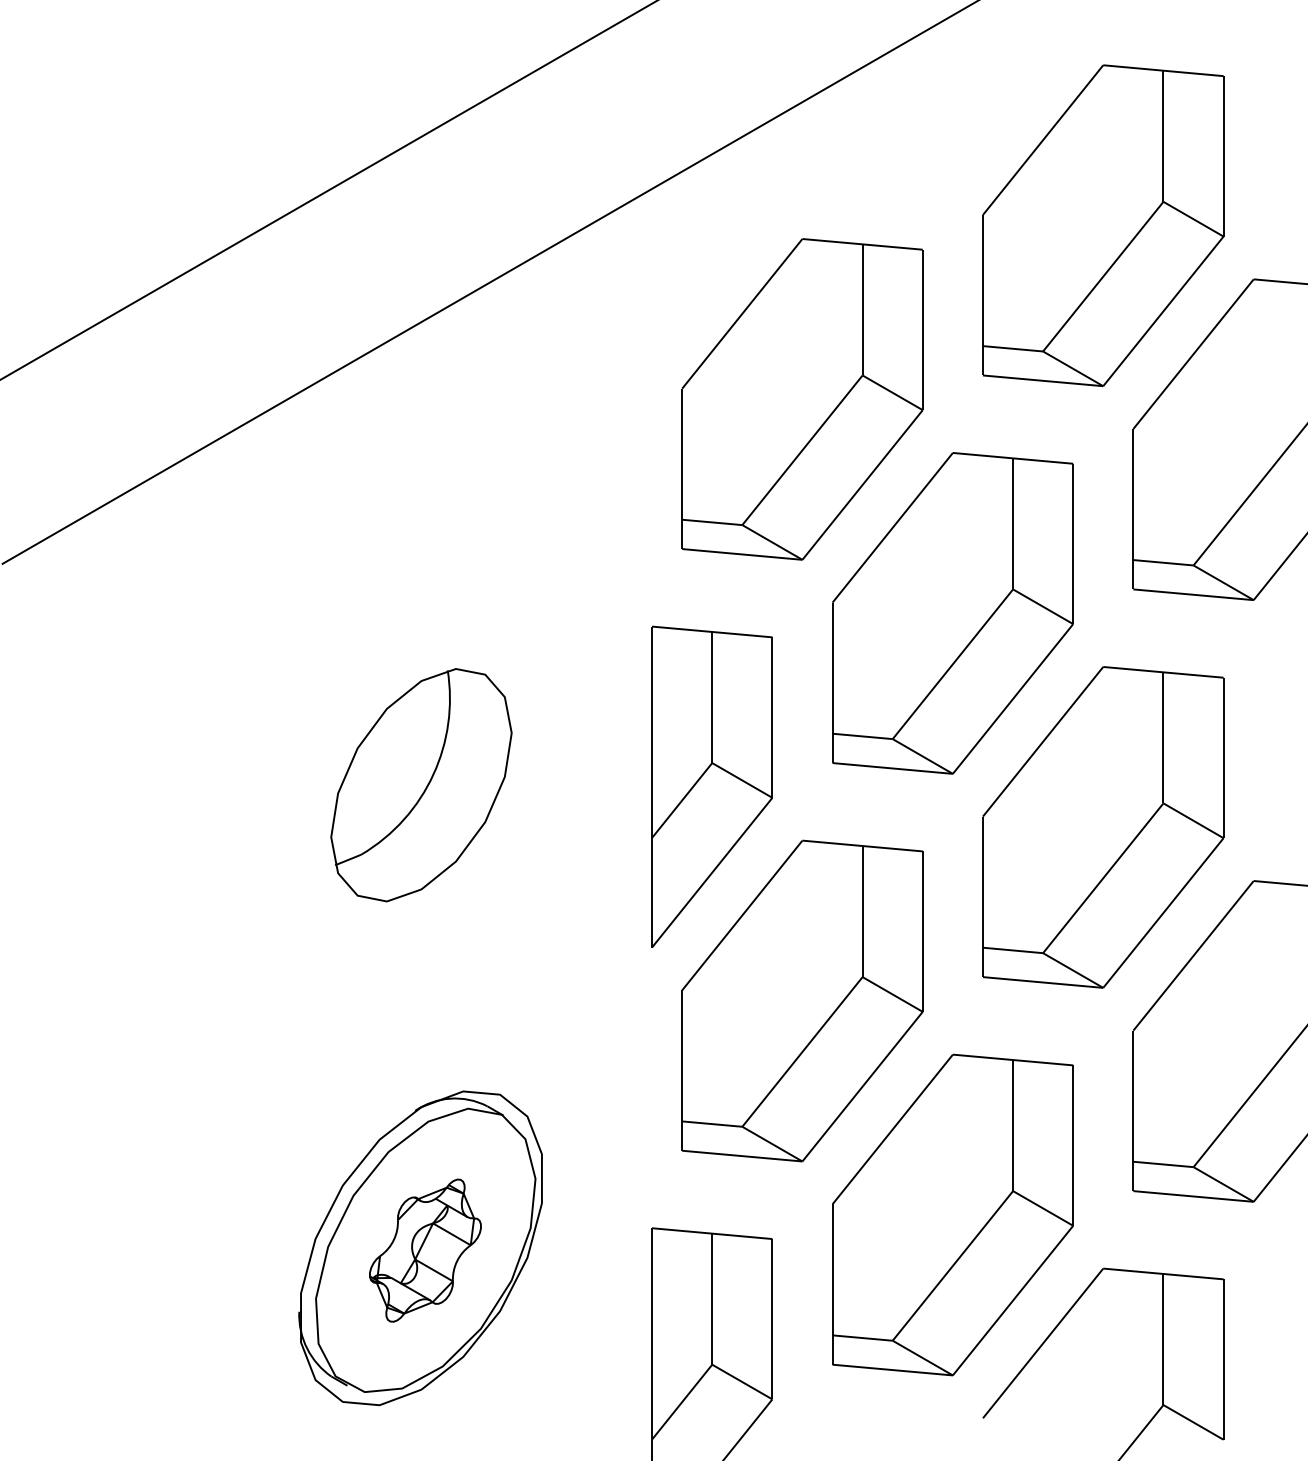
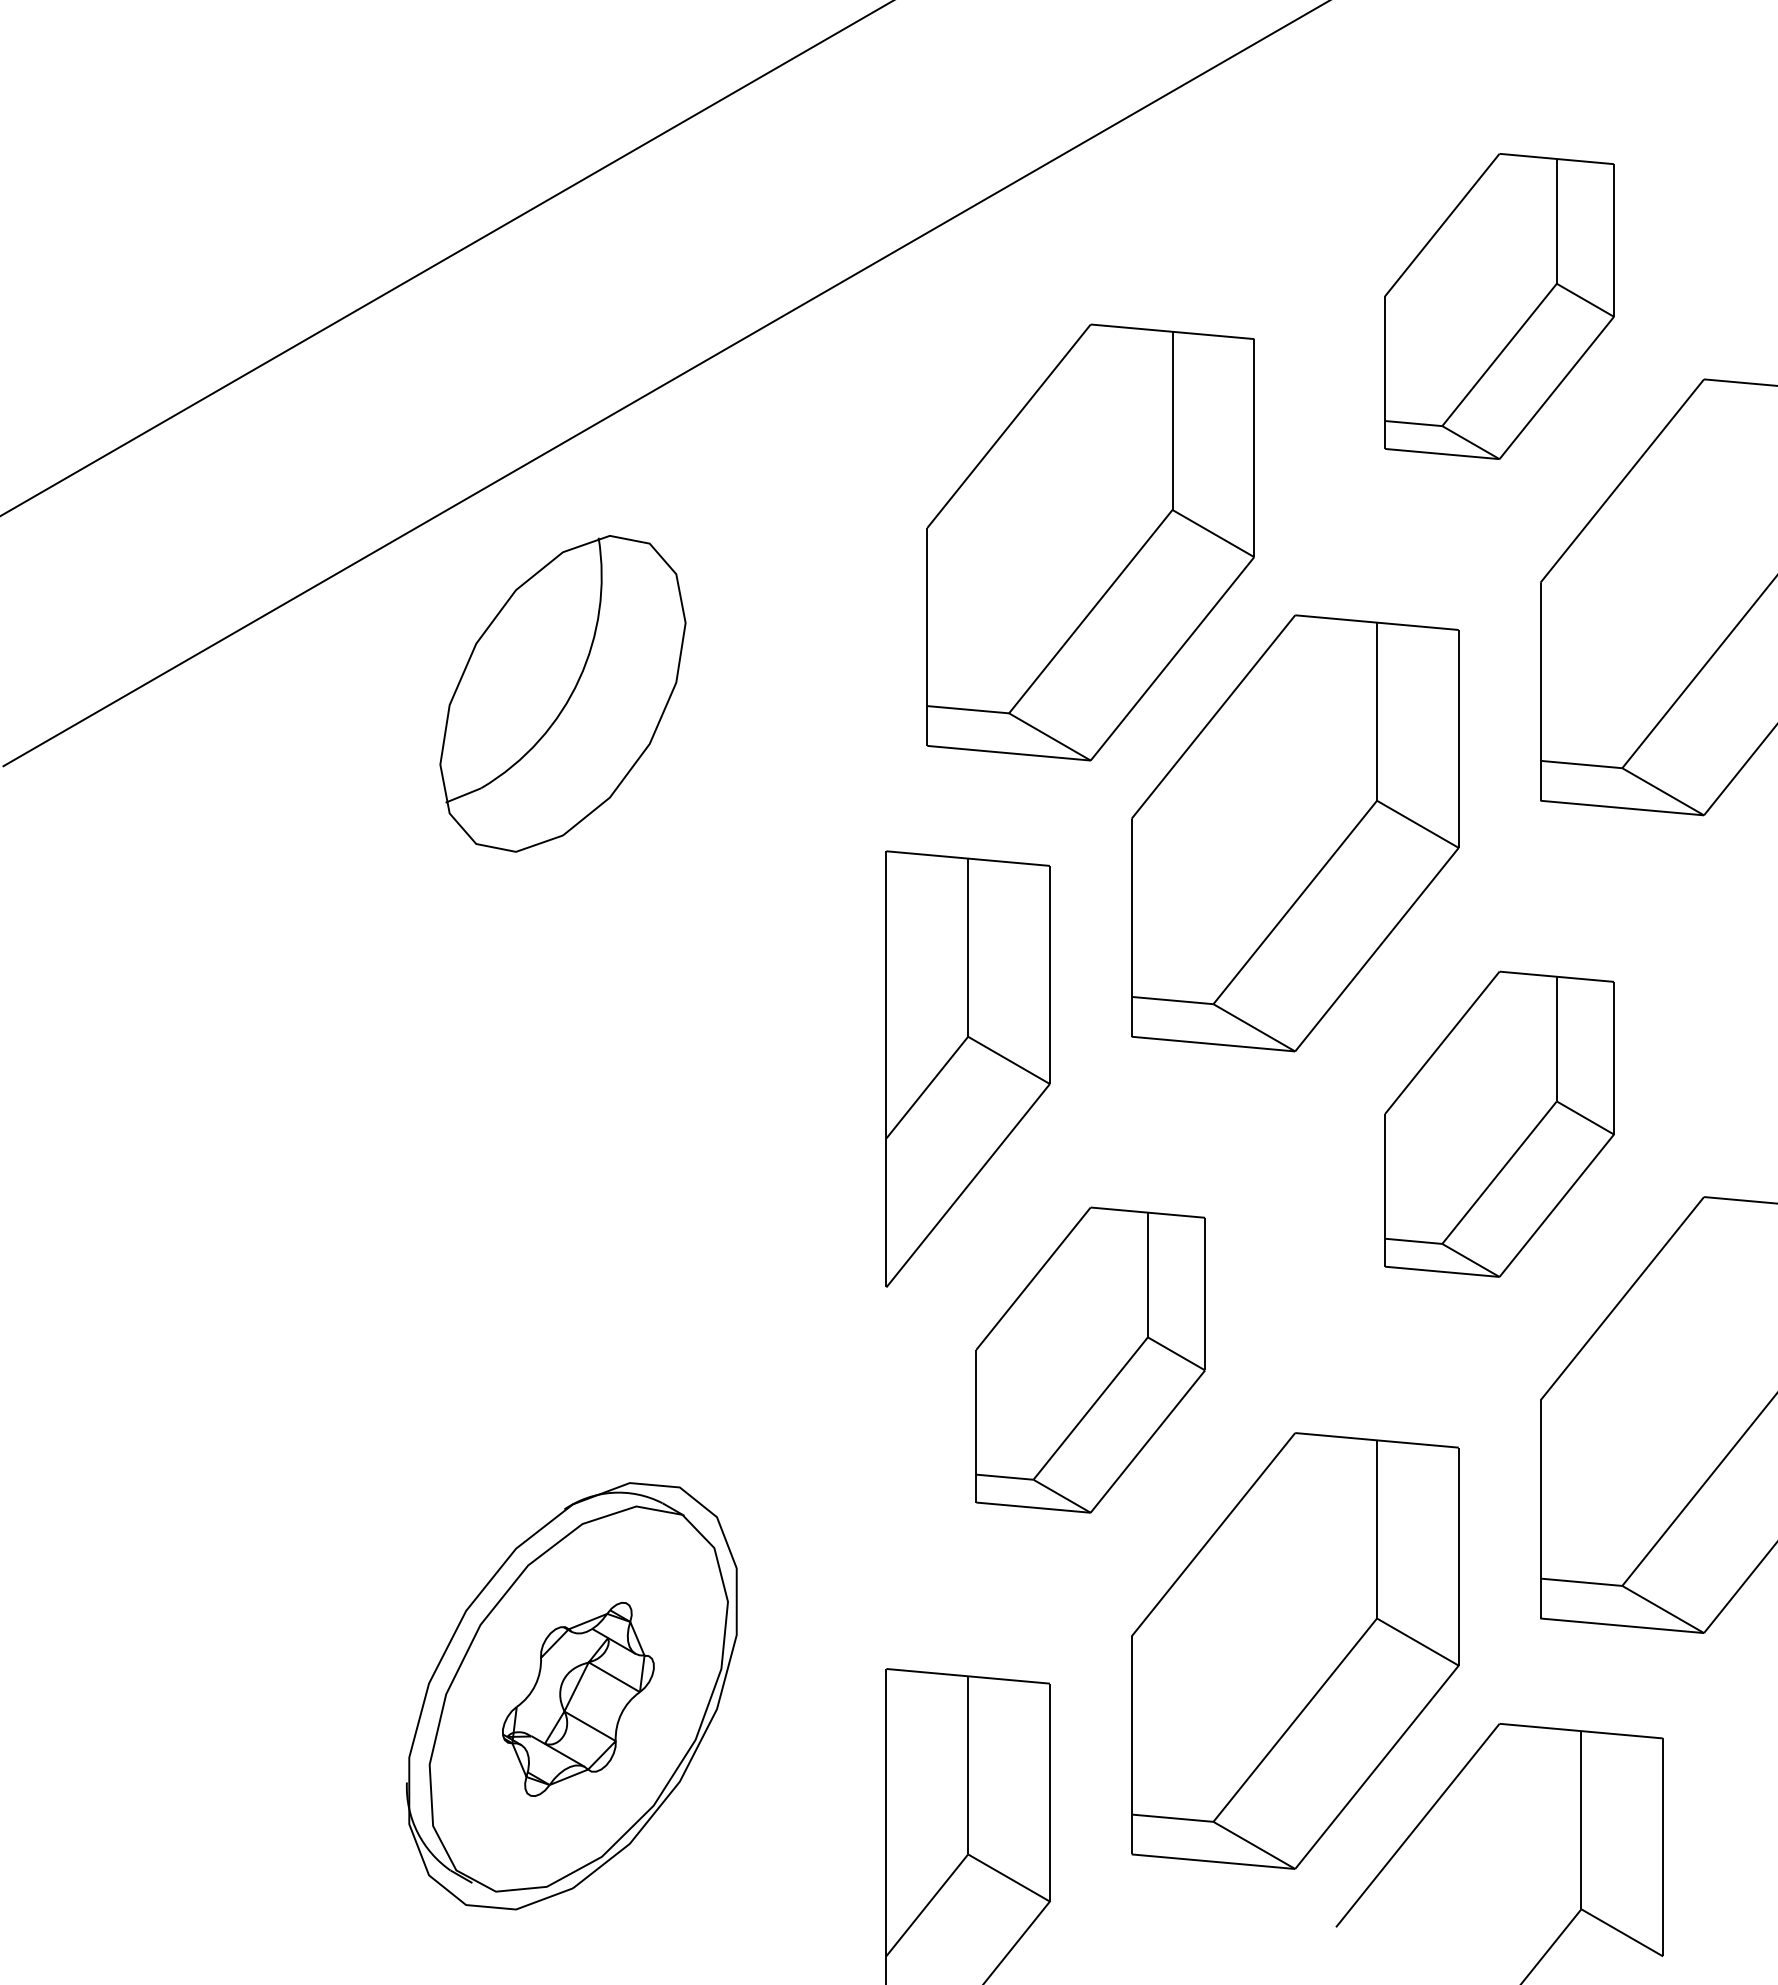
part: (1103, 225) -> (1499, 306), size x0.7
part: (421, 784) -> (562, 693), moved
part: (1103, 827) -> (1499, 1124), size x0.7
part: (802, 1000) -> (1090, 1359), size x0.7

